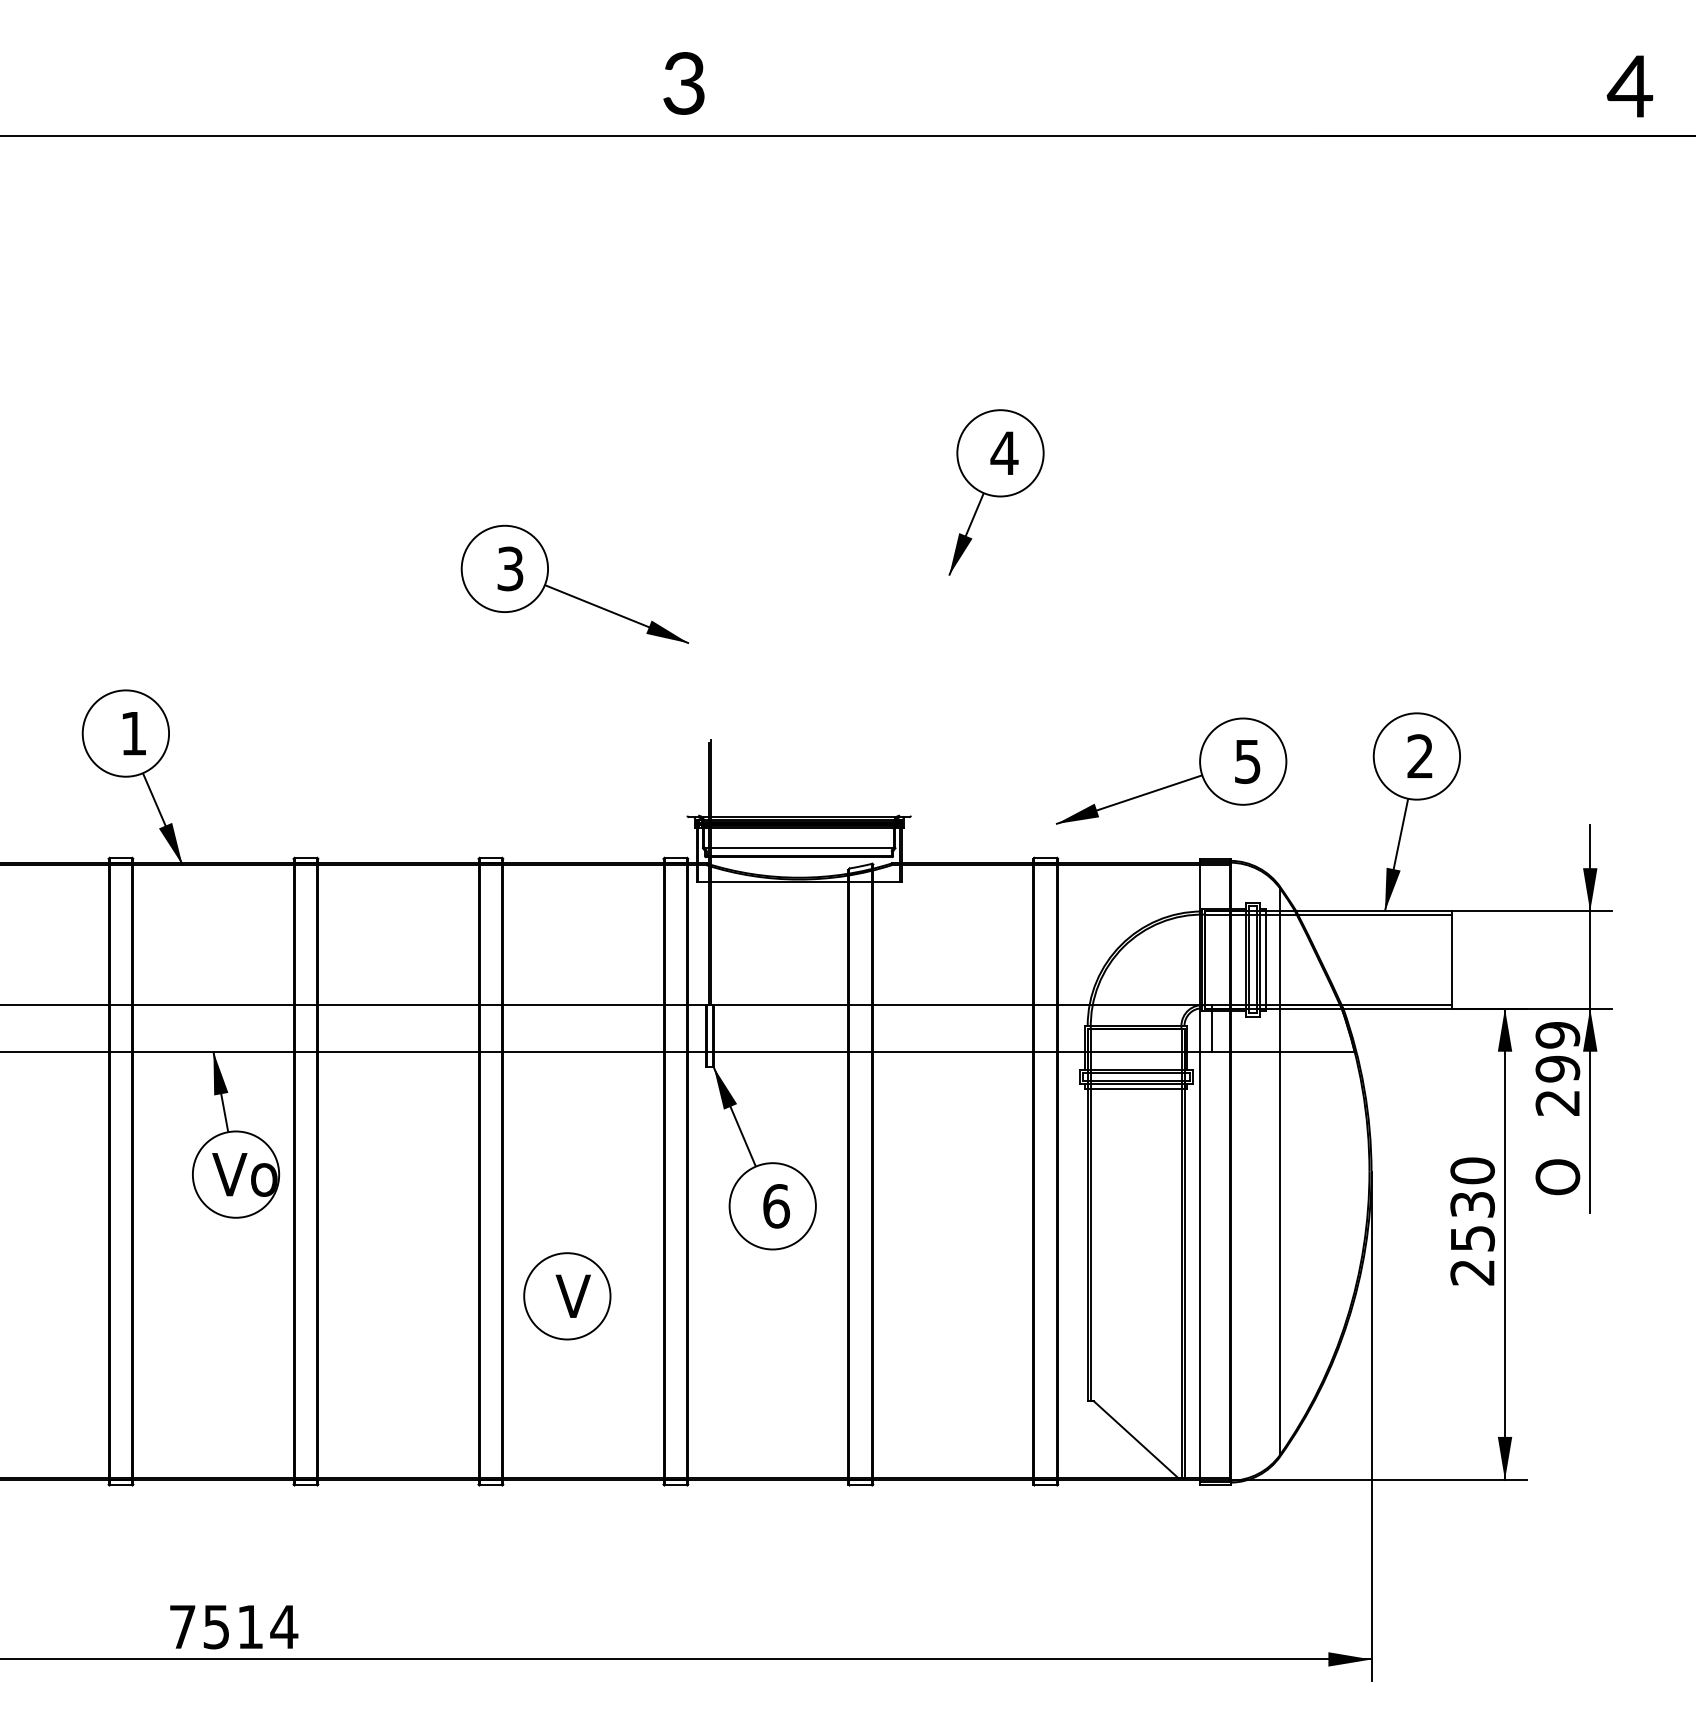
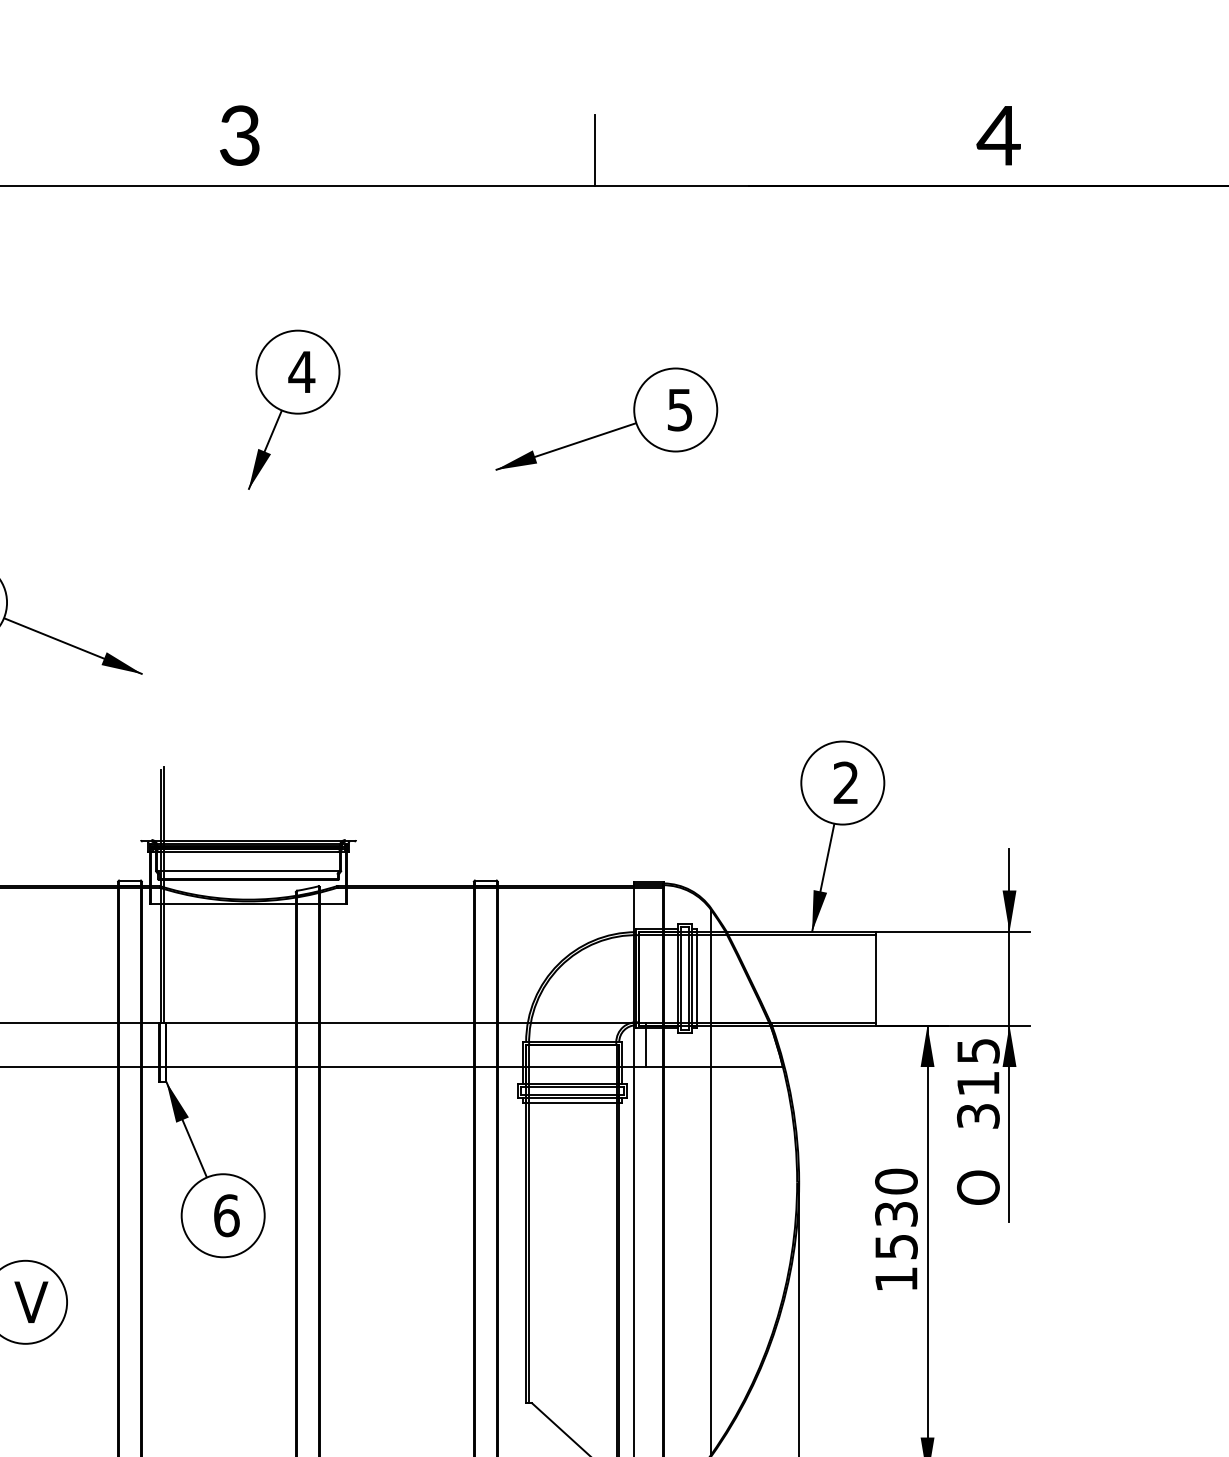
text: (683, 83) -> (239, 135), moved
text: (1629, 86) -> (998, 135), moved
line: (1159, 99) -> (595, 151), added
part: (996, 492) -> (294, 409), moved
part: (1174, 783) -> (609, 431), moved
text: (1557, 1068) -> (978, 1083), 299 -> 315
text: (1472, 1272) -> (896, 1279), 2530 -> 1530

